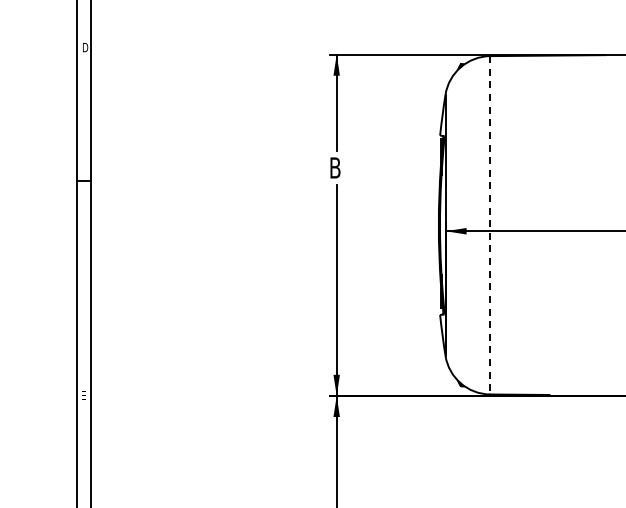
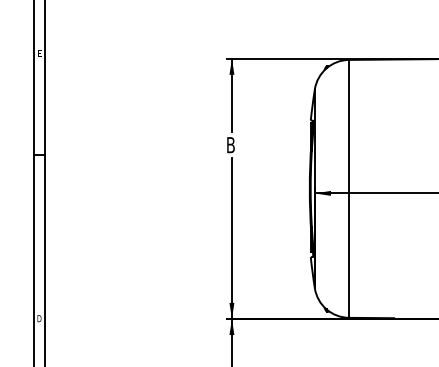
text: (85, 47) -> (40, 53), D -> E
line: (490, 225) -> (349, 189), dashed -> solid
text: (83, 395) -> (38, 318), E -> D

